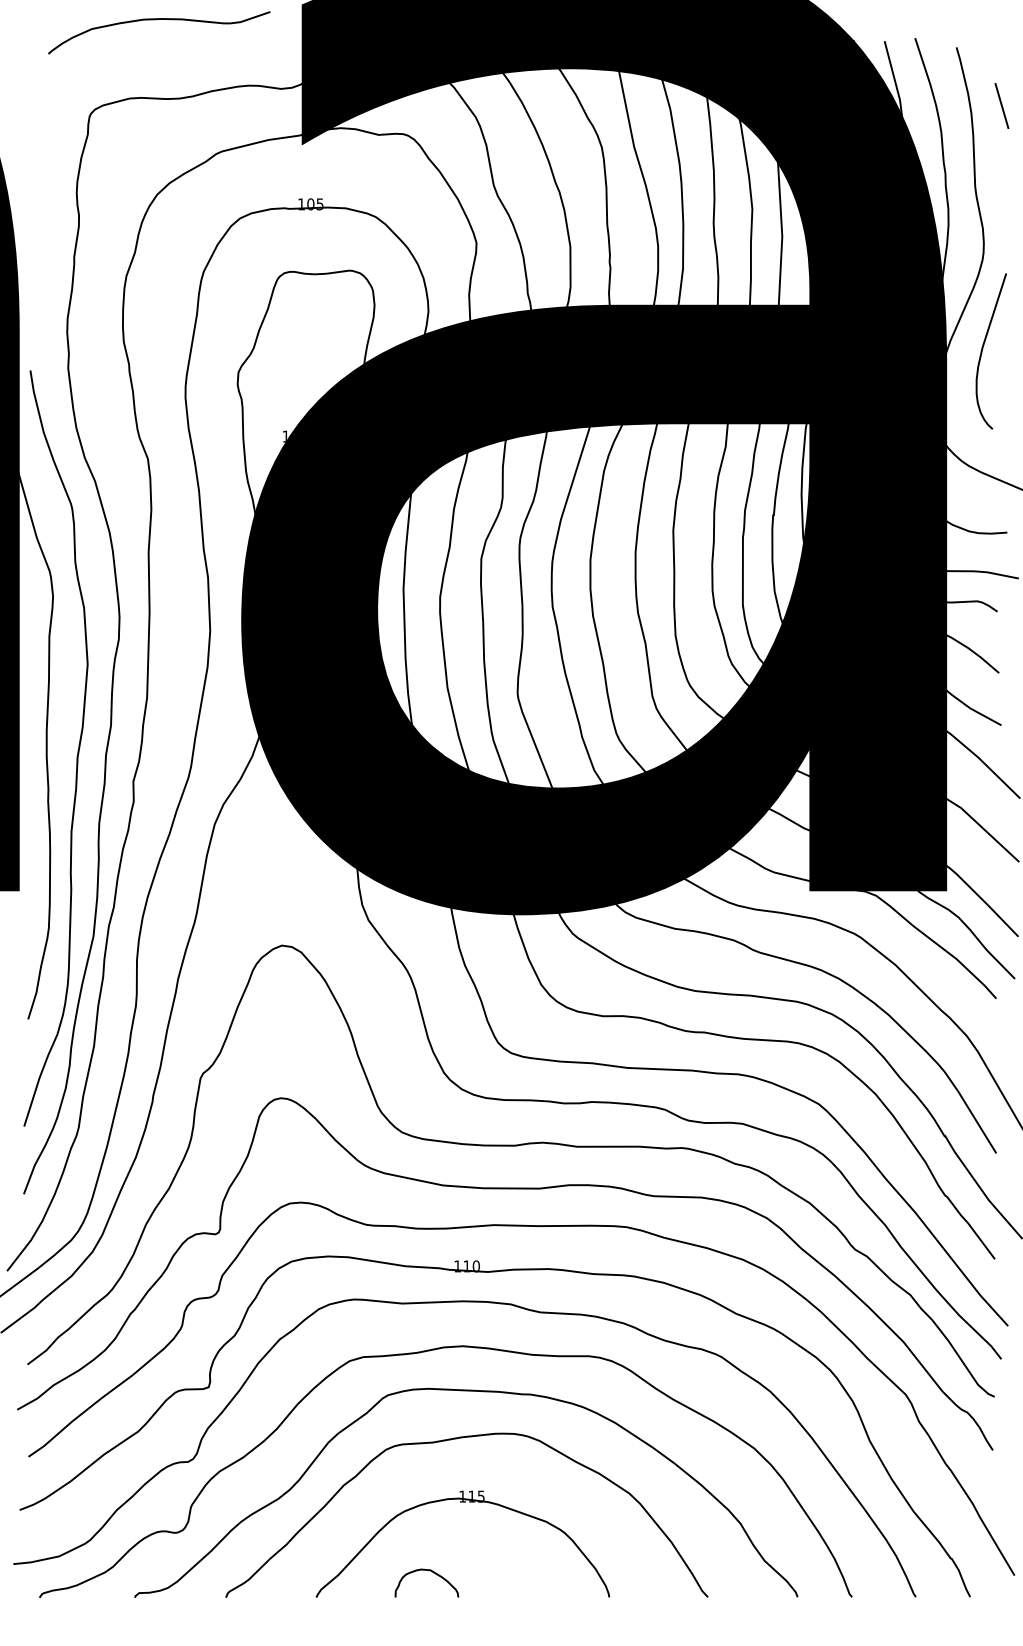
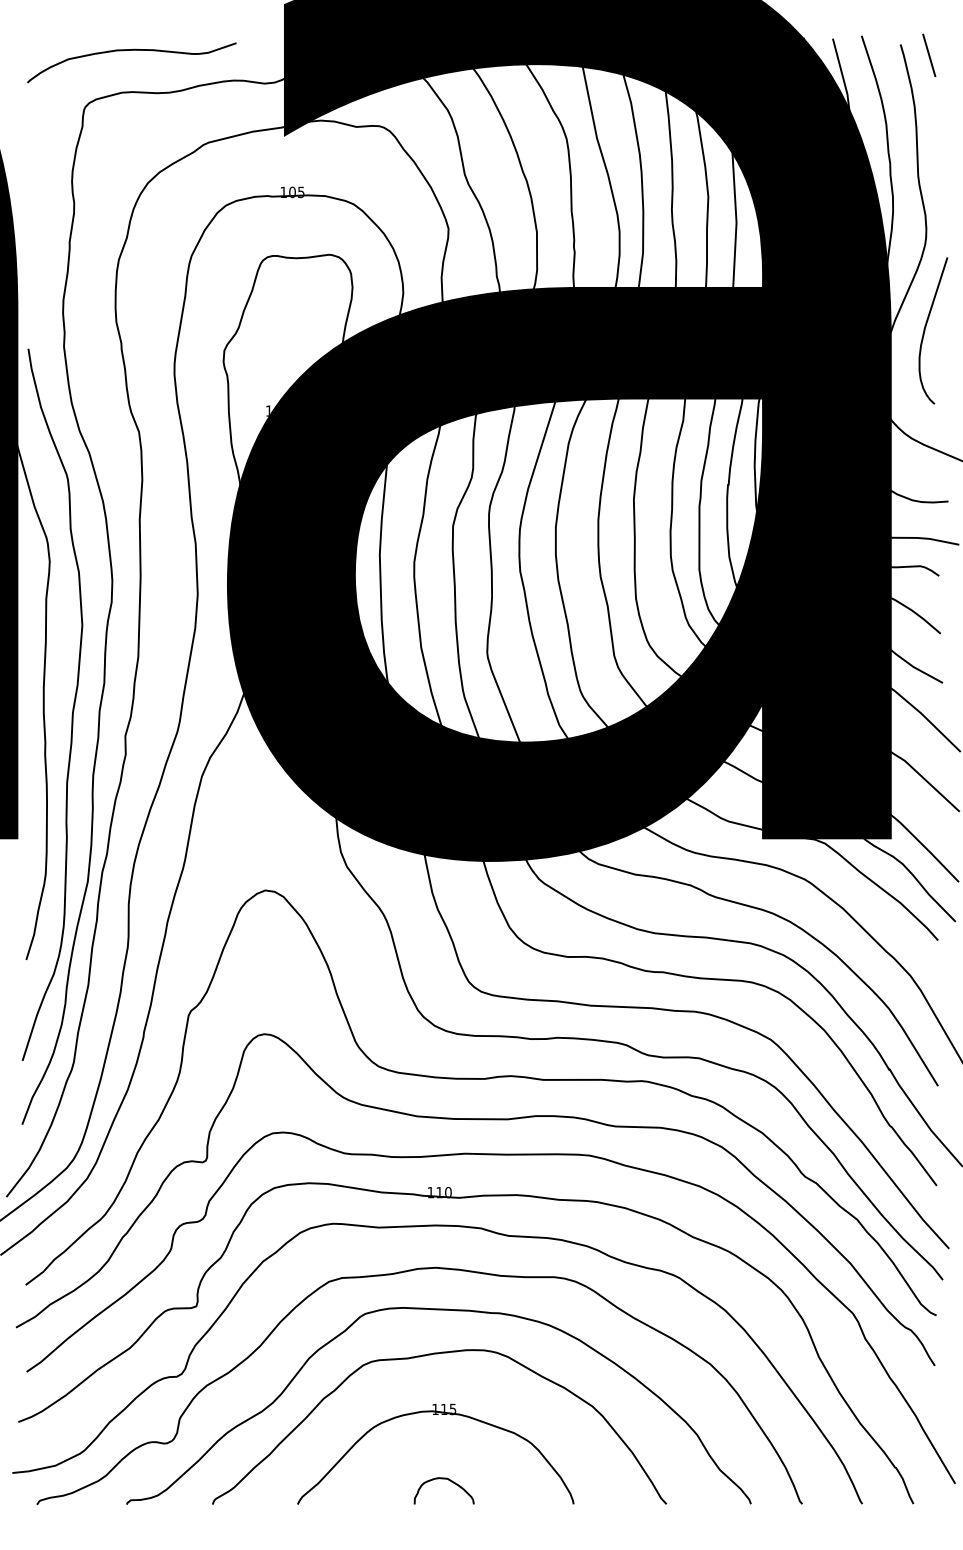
curve: (156, 20) -> (129, 51), moved
line: (1001, 105) -> (928, 54), moved
curve: (429, 1571) -> (446, 1479), moved

